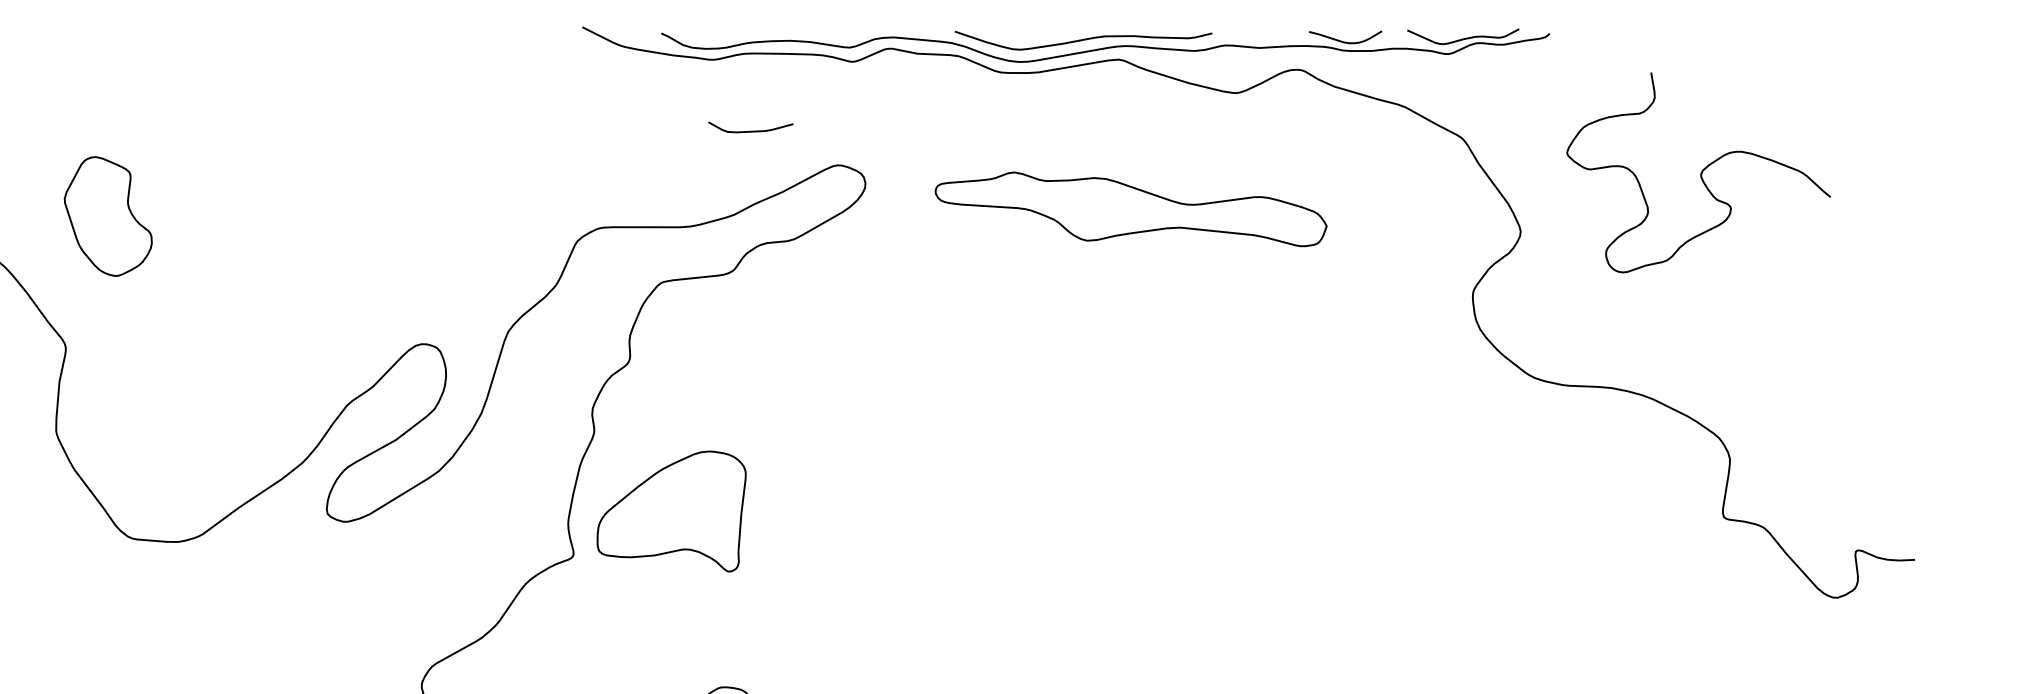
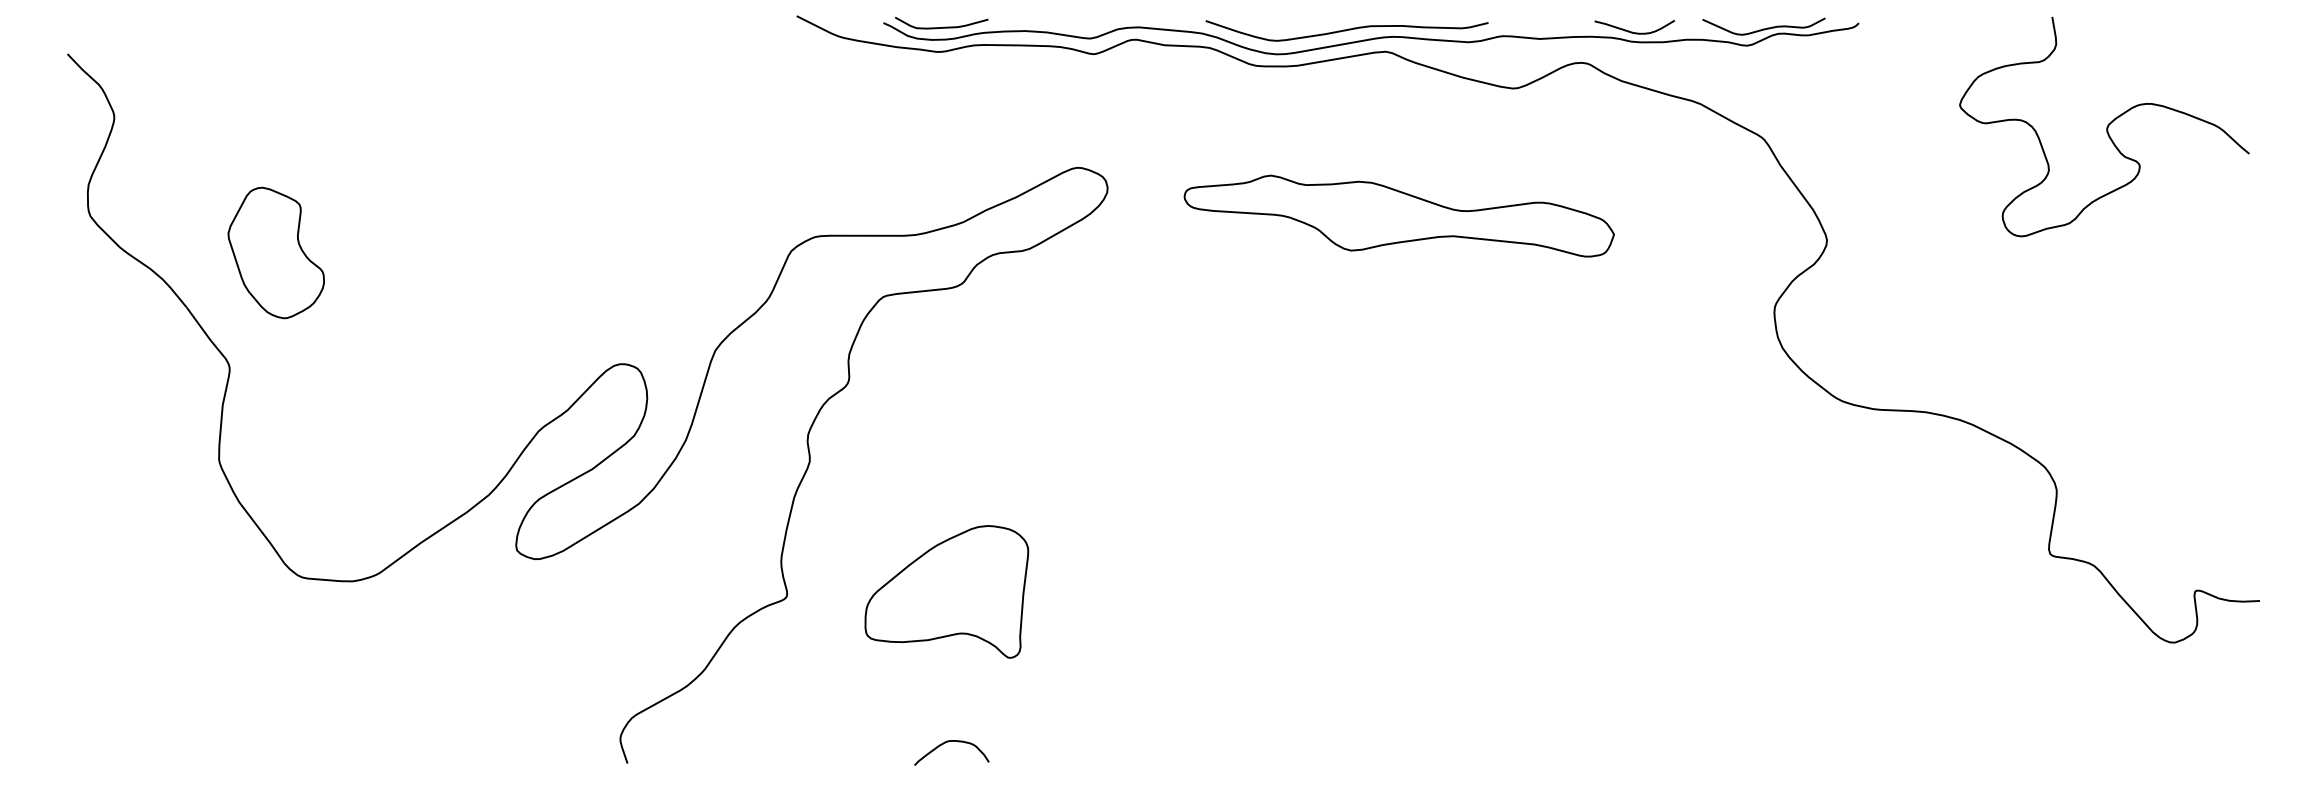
curve: (752, 130) -> (943, 26), moved
curve: (1700, 173) -> (2106, 127), moved
part: (107, 216) -> (275, 252), moved
part: (671, 511) -> (946, 591), moved

